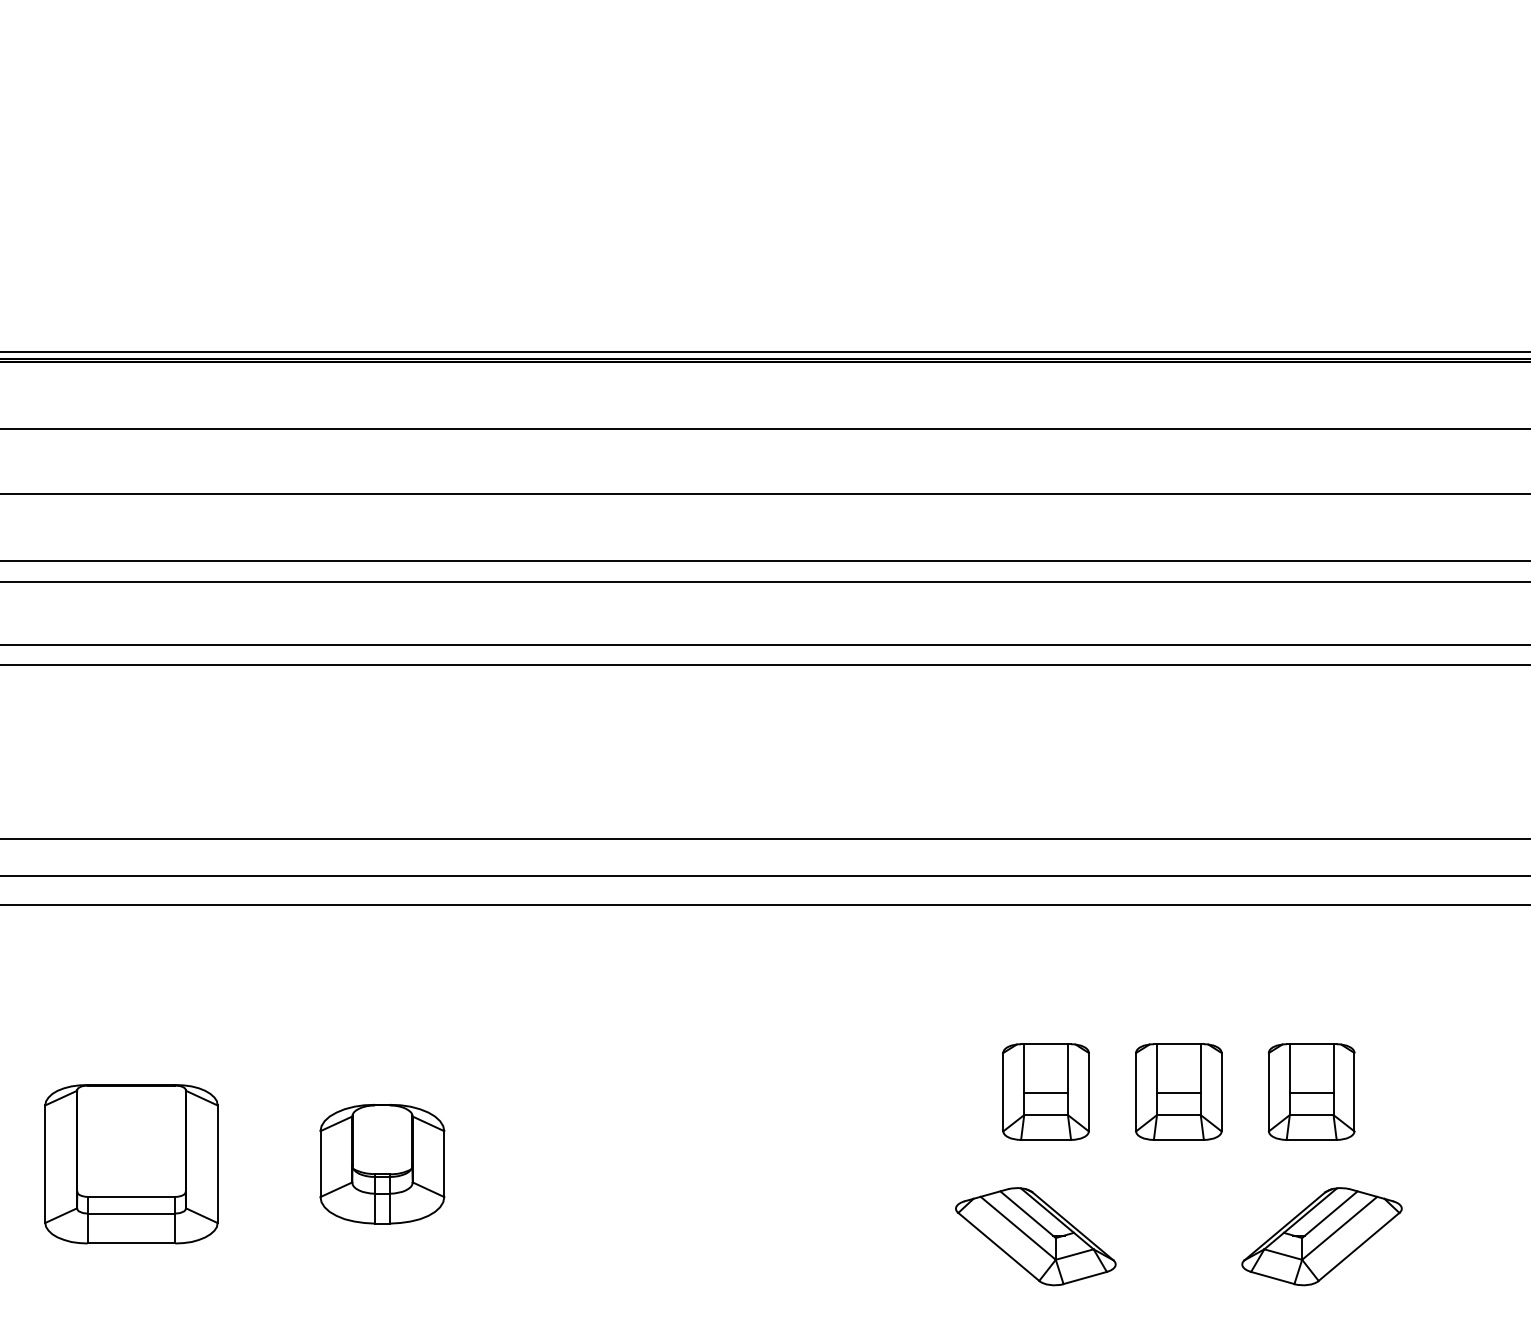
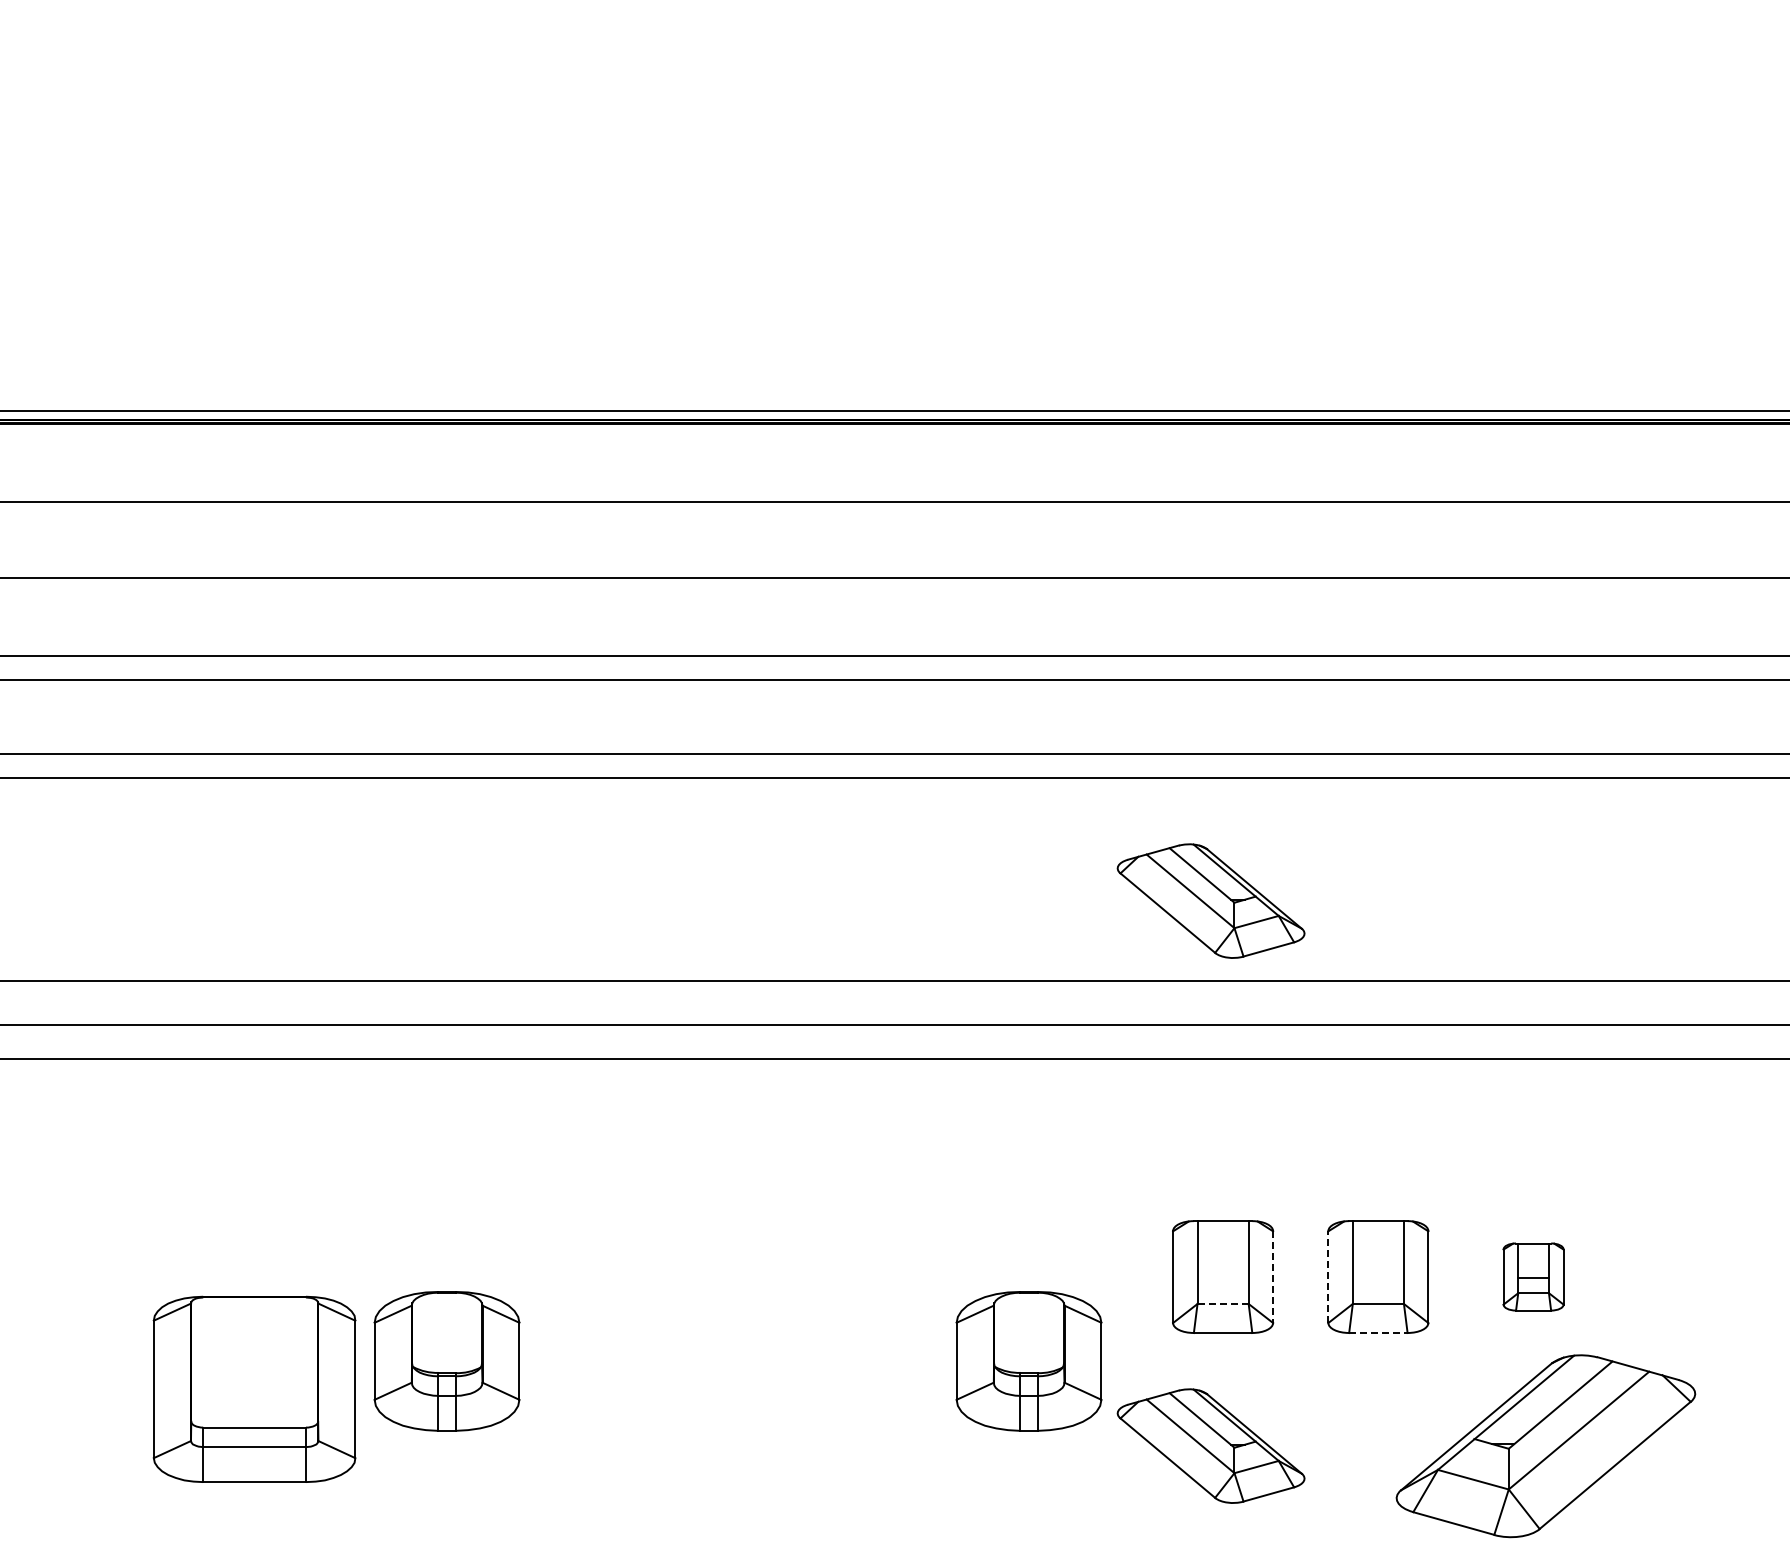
part: (1035, 770) -> (1210, 900), added
part: (1311, 1091) -> (1533, 1276), size x0.6
line: (1089, 1092) -> (1273, 1277), solid -> dashed
line: (1136, 1092) -> (1328, 1277), solid -> dashed
line: (1045, 1093) -> (1222, 1278), removed
line: (1178, 1093) -> (1377, 1278), removed
line: (1046, 1114) -> (1223, 1303), solid -> dashed
line: (1178, 1140) -> (1378, 1333), solid -> dashed
part: (131, 1163) -> (254, 1388), moved
part: (879, 1164) -> (1028, 1361), added
part: (1321, 1236) -> (1545, 1445), size x1.6

